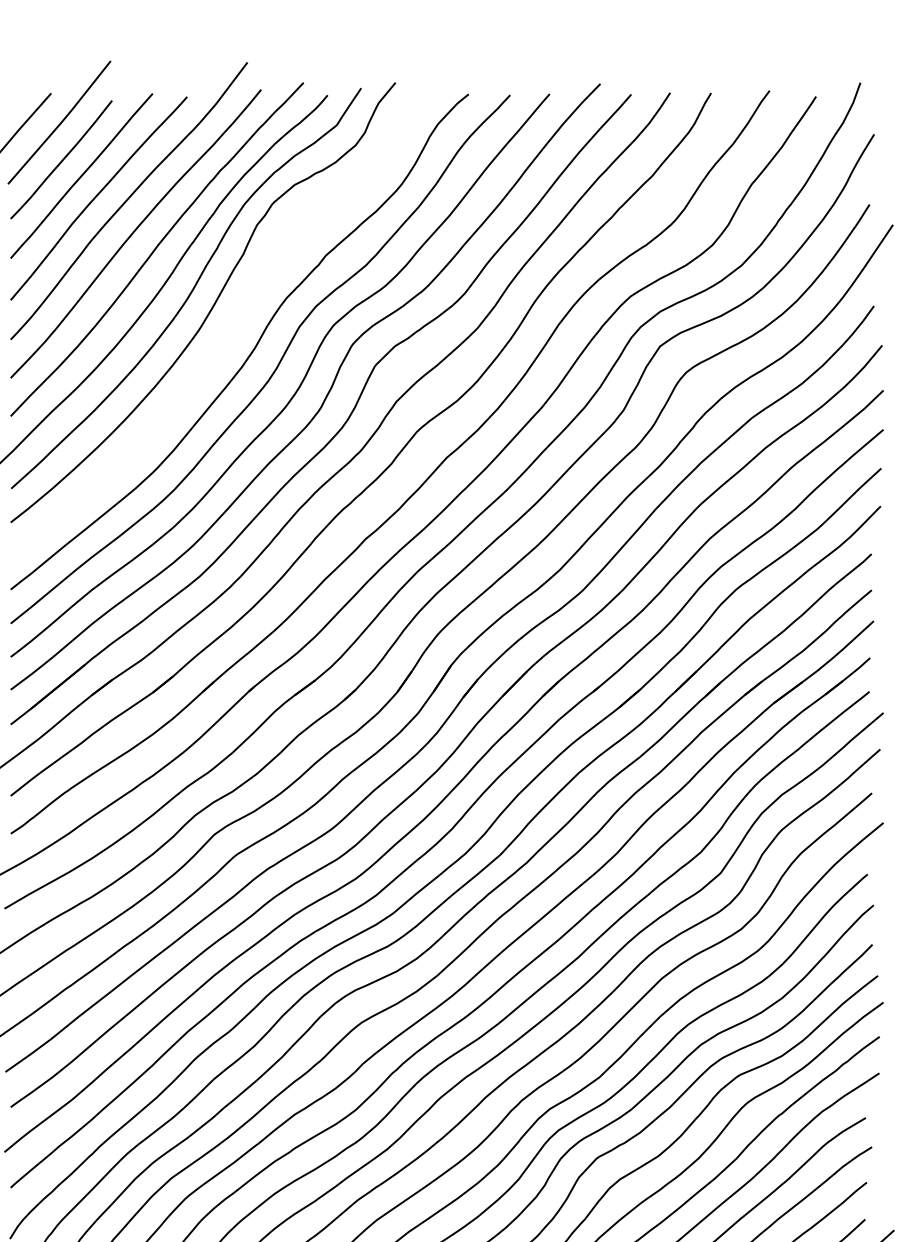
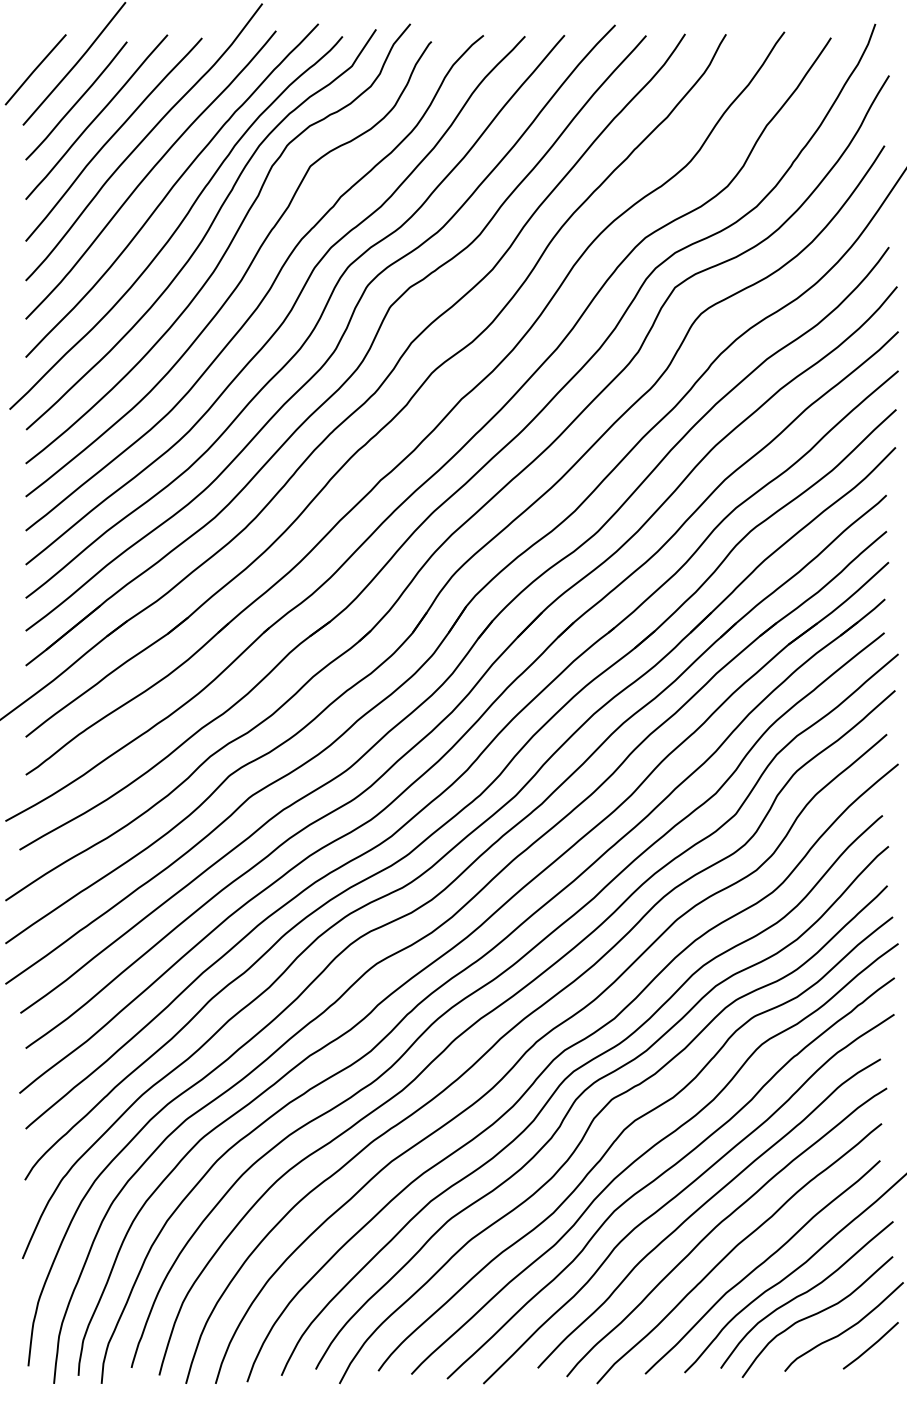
curve: (225, 338) -> (240, 279), added

